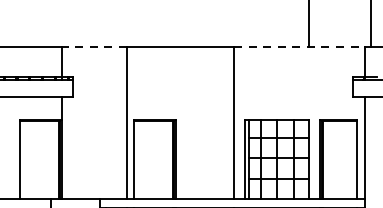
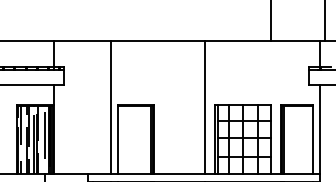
line: (94, 47) -> (82, 41), dashed -> solid
line: (299, 47) -> (262, 41), dashed -> solid
hatch: (38, 160) -> (33, 140), added

